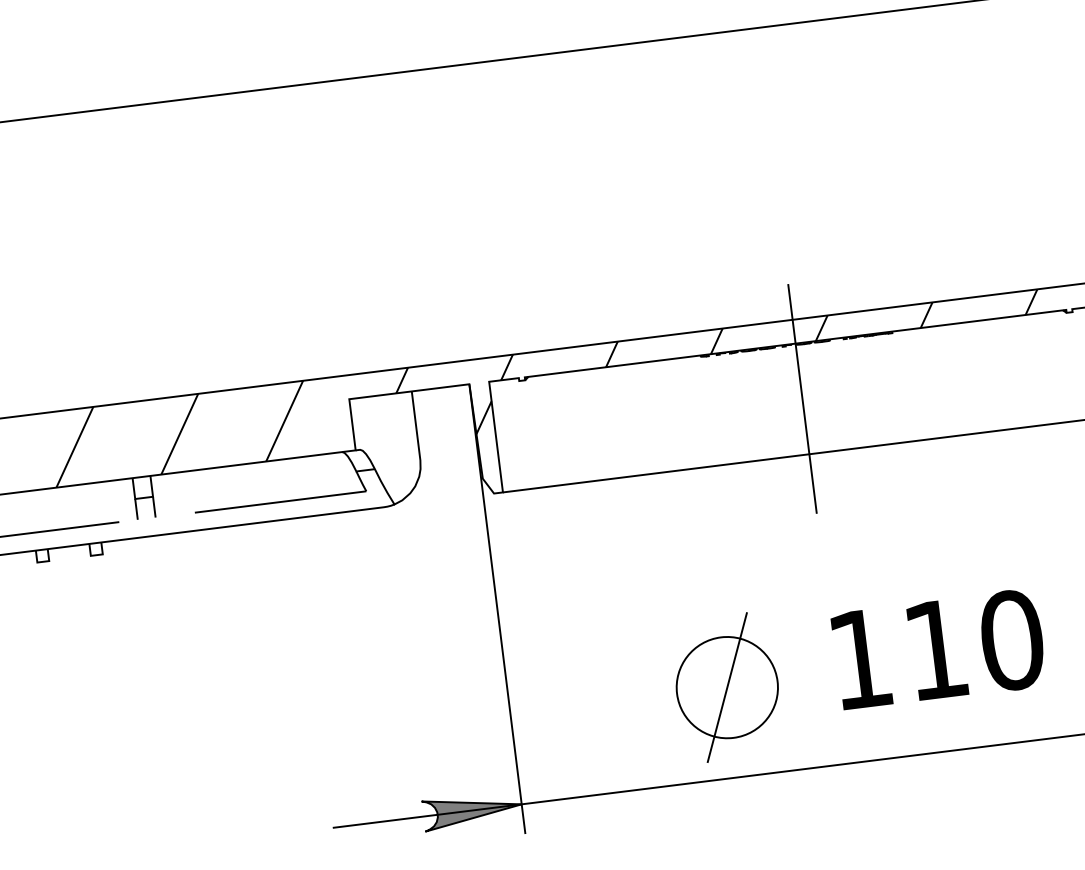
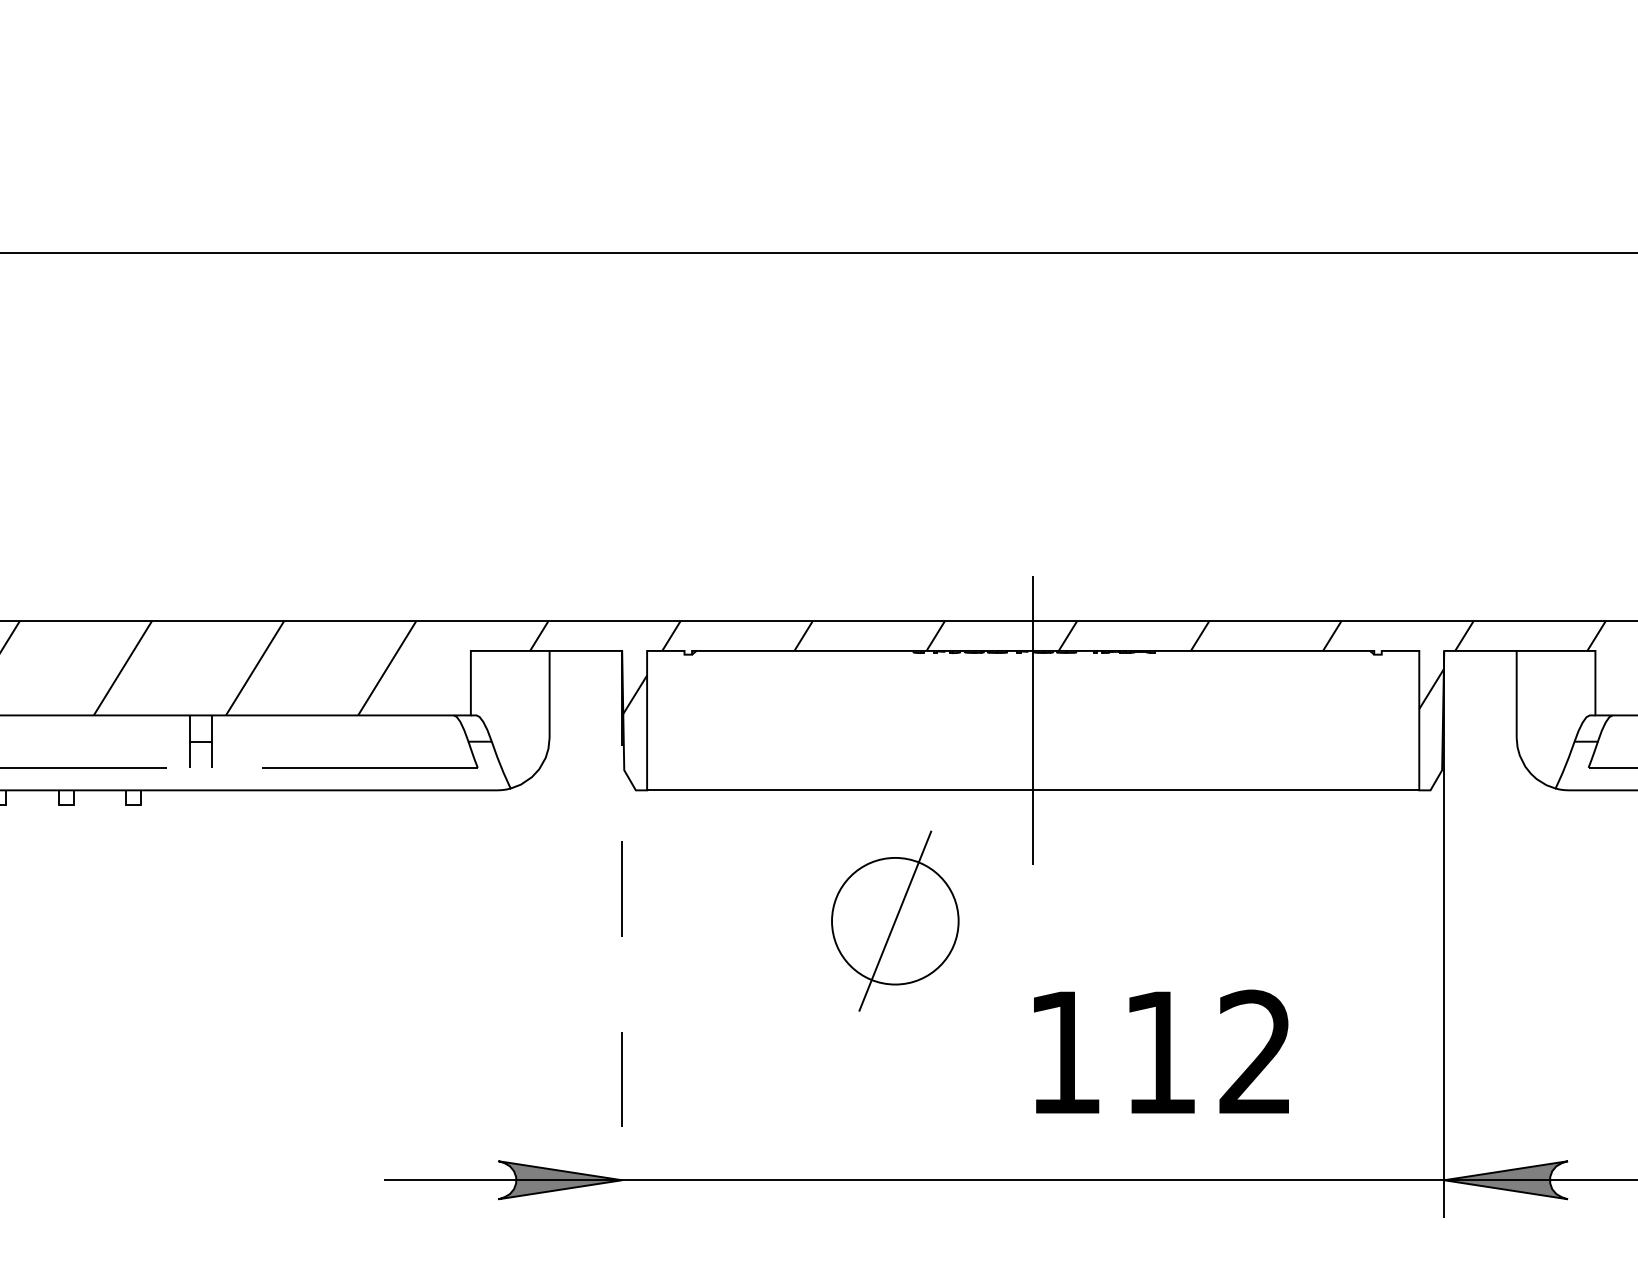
line: (497, 609) -> (622, 934), solid -> dashed
text: (1011, 640) -> (1255, 1052), 110 -> 112
part: (727, 687) -> (895, 920), moved

